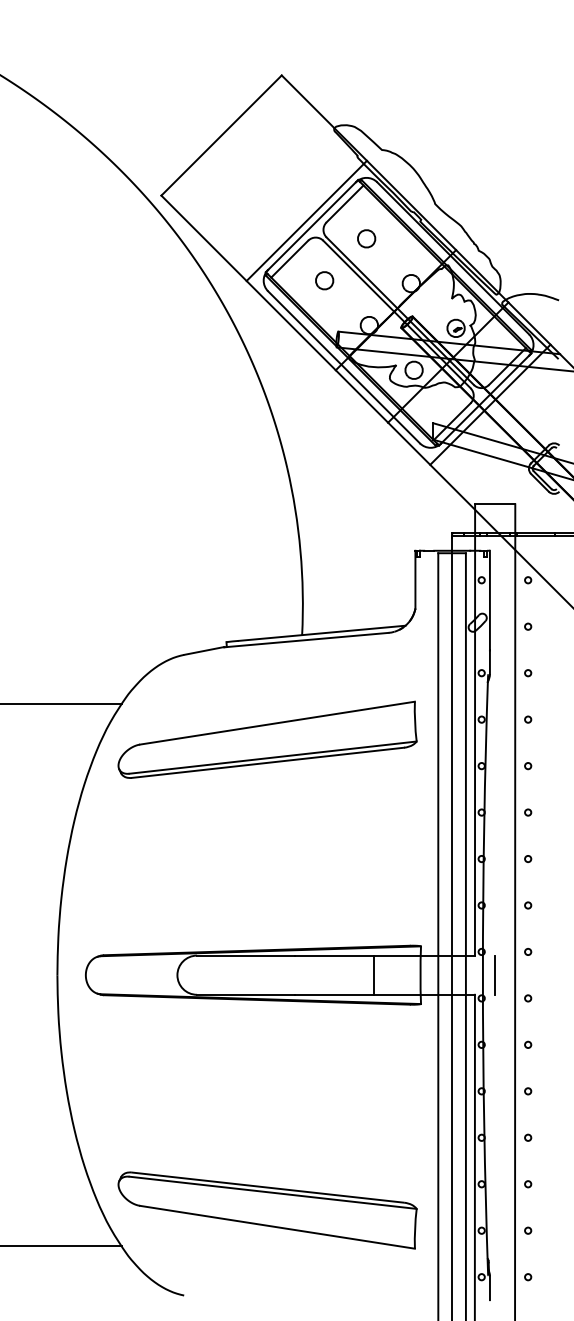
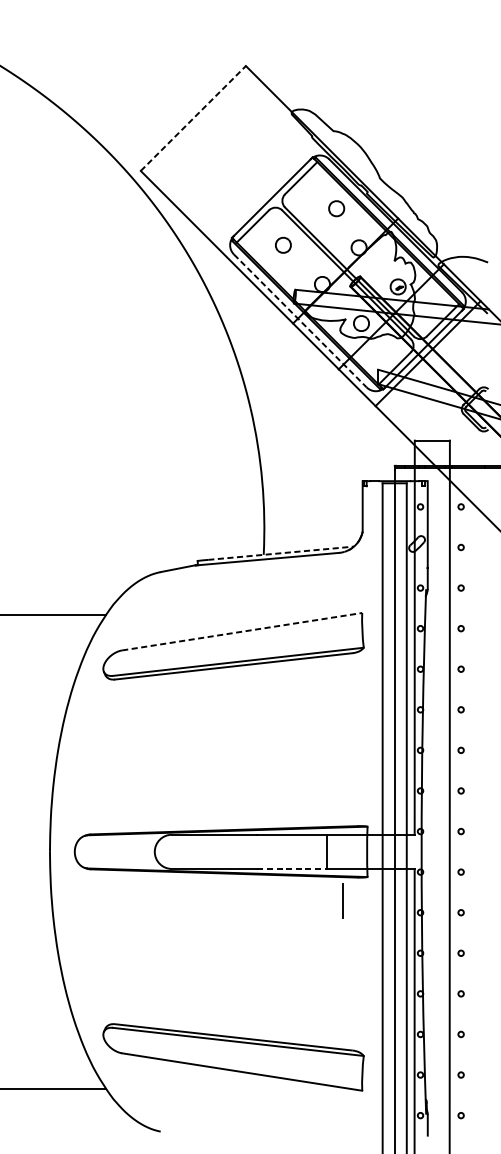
line: (221, 135) -> (193, 118), solid -> dashed
line: (306, 220) -> (267, 192), removed
part: (366, 238) -> (336, 208), moved
line: (344, 367) -> (300, 321), solid -> dashed
line: (322, 633) -> (281, 553), solid -> dashed
line: (277, 723) -> (242, 632), solid -> dashed
line: (494, 975) -> (342, 901), moved
line: (334, 994) -> (291, 868), solid -> dashed

